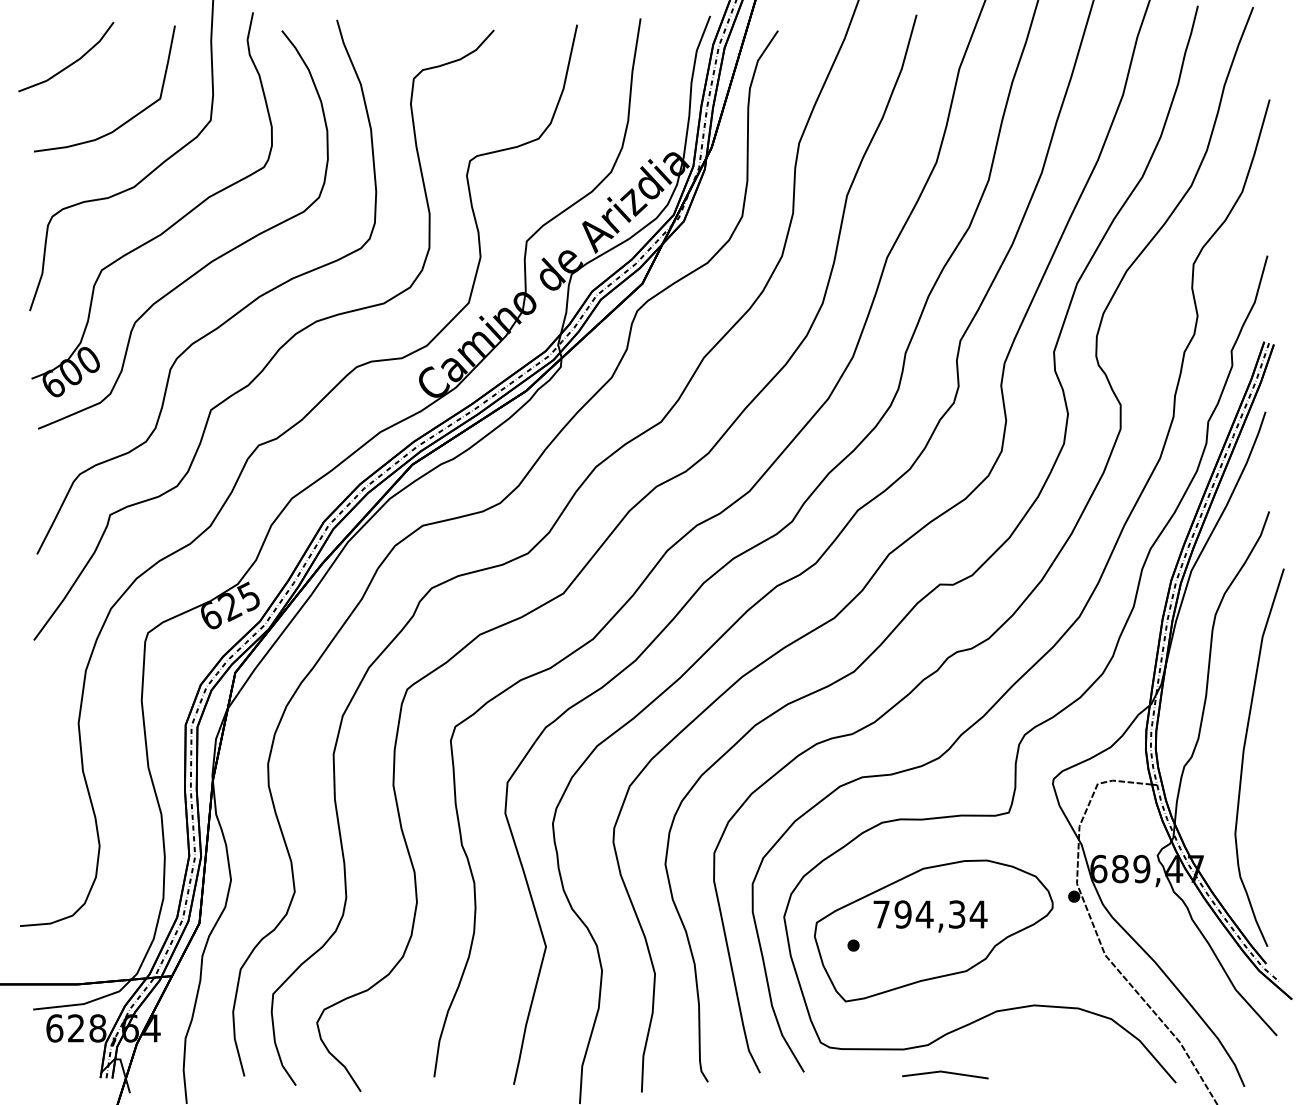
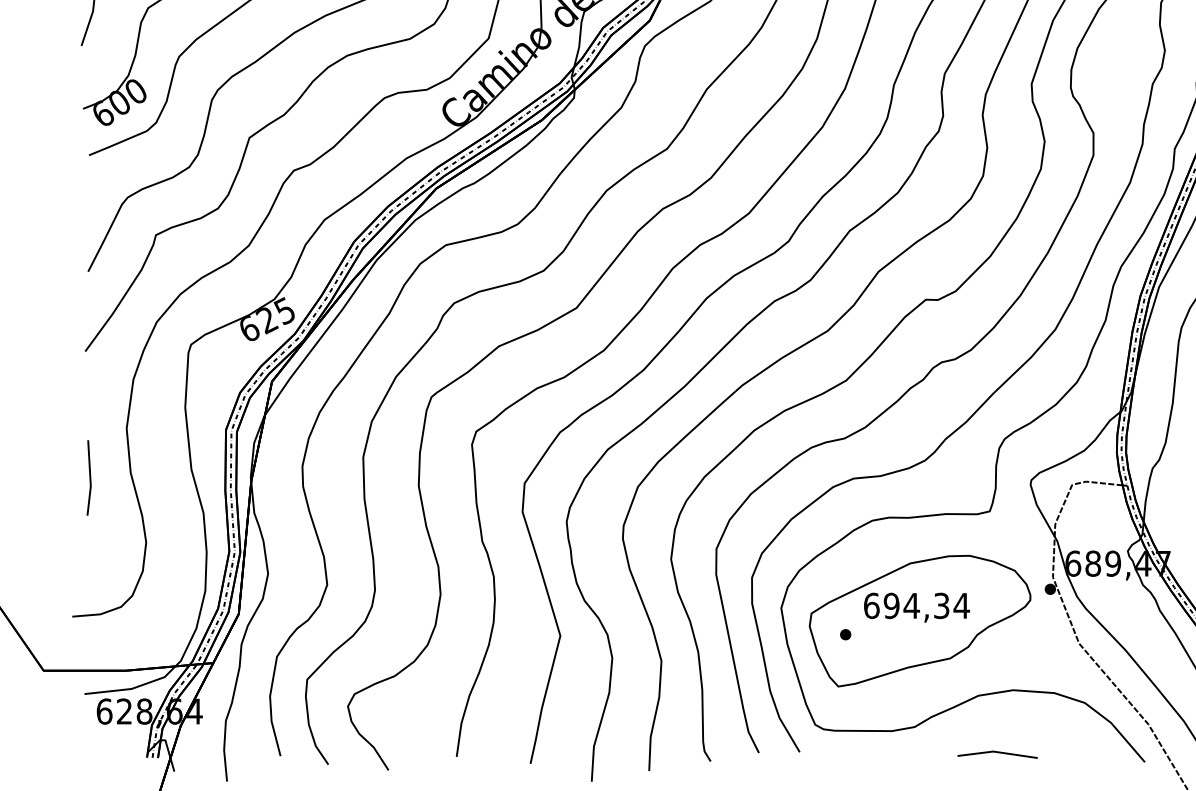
line: (38, 776) -> (89, 477), added
text: (881, 914) -> (871, 605), 794,34 -> 694,34
line: (945, 1073) -> (997, 753), moved

